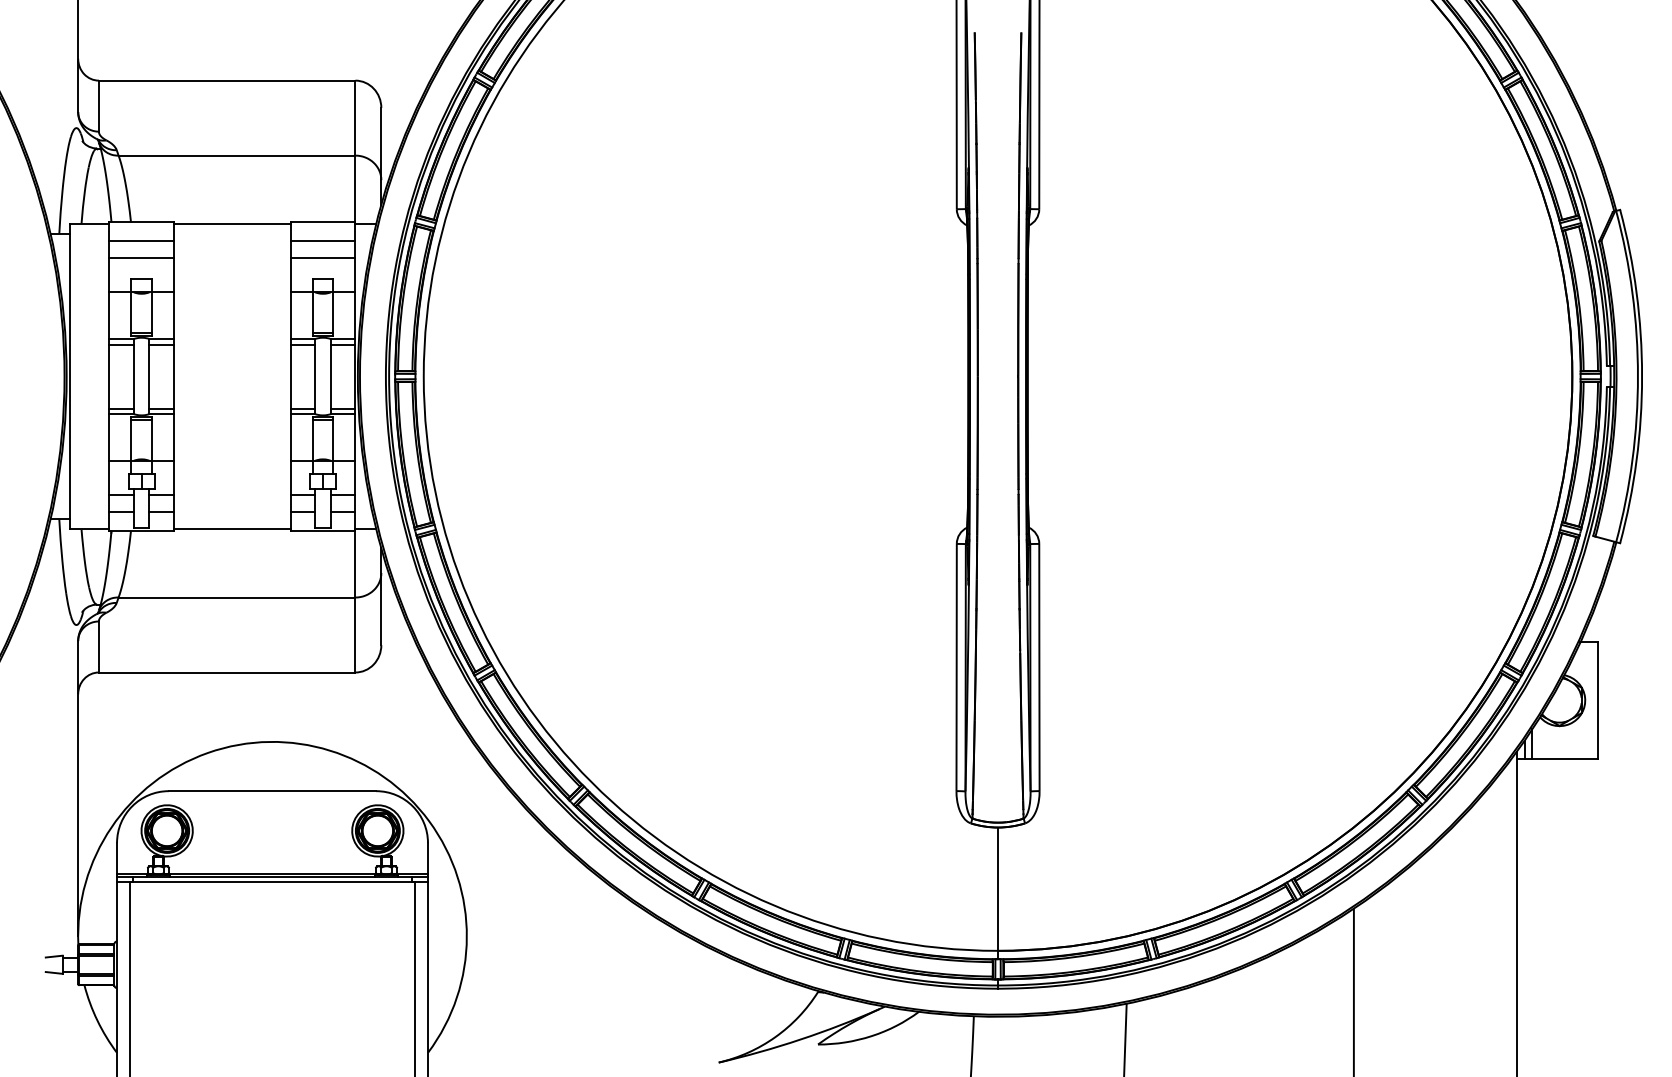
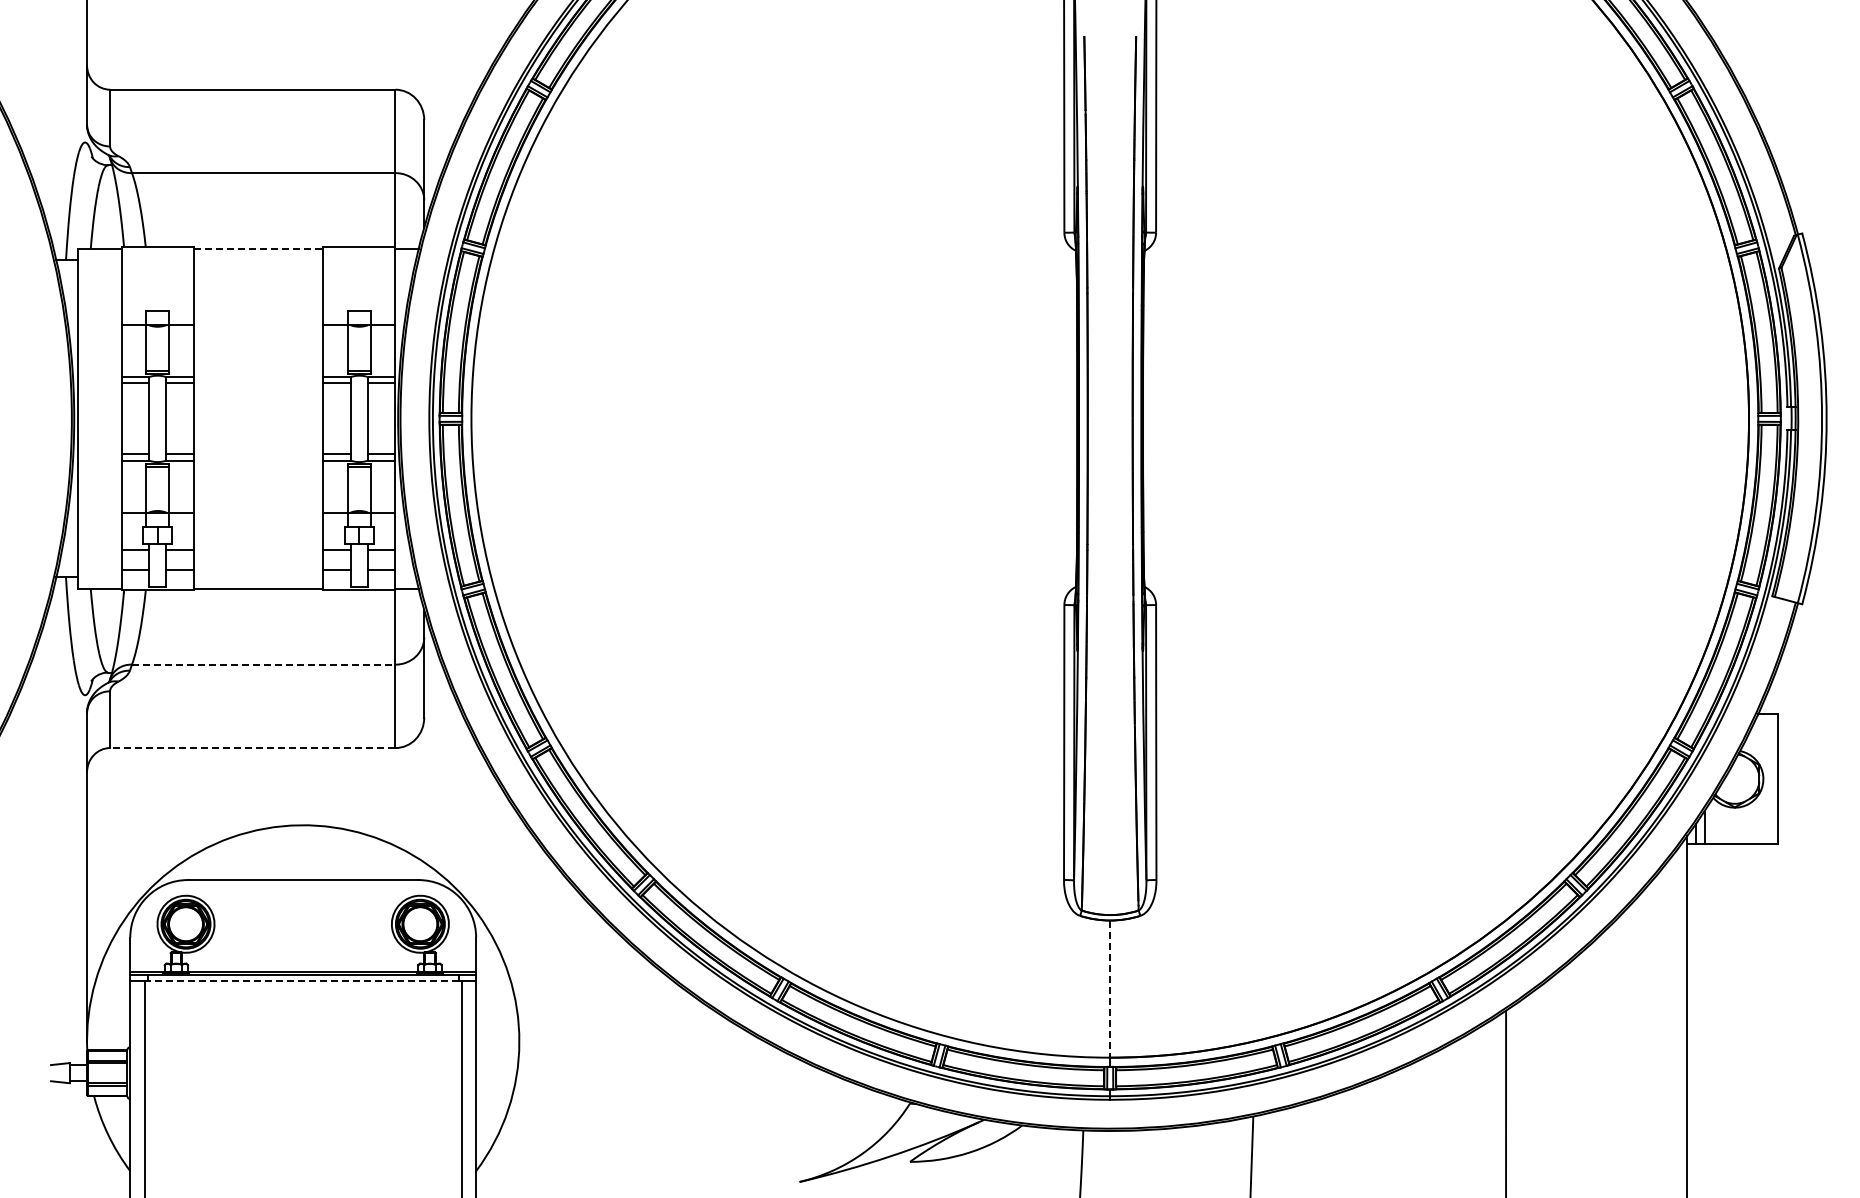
line: (232, 223) -> (258, 248), solid -> dashed
line: (141, 240) -> (157, 267), removed
line: (323, 240) -> (359, 267), removed
line: (141, 258) -> (157, 287), removed
line: (323, 258) -> (359, 287), removed
line: (236, 597) -> (263, 664), solid -> dashed
line: (226, 672) -> (252, 748), solid -> dashed
line: (272, 881) -> (303, 980), solid -> dashed
line: (998, 889) -> (1110, 989), solid -> dashed

